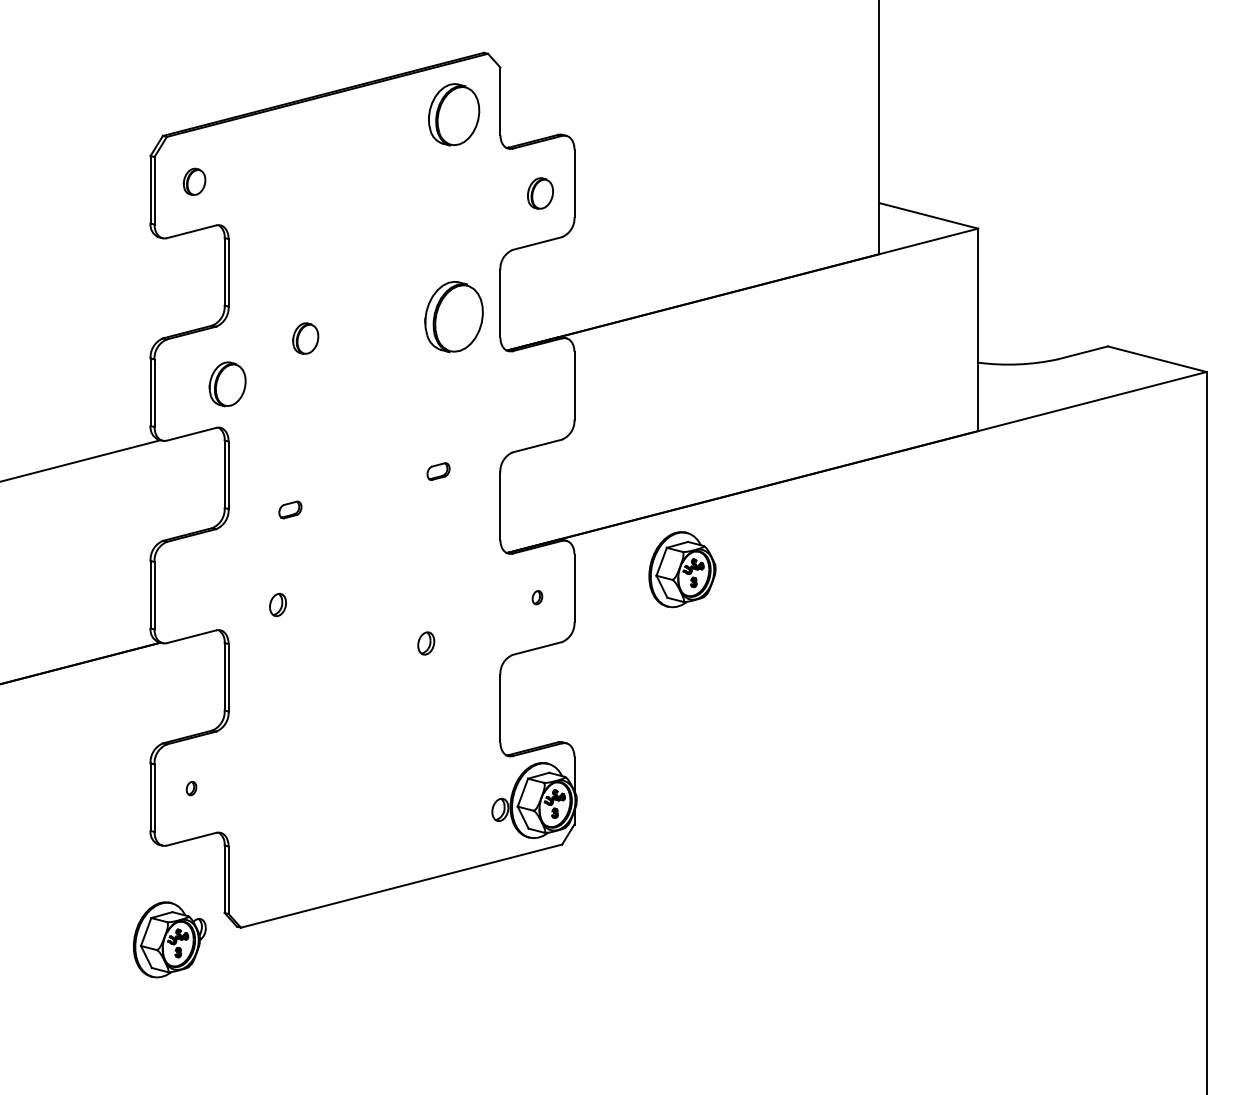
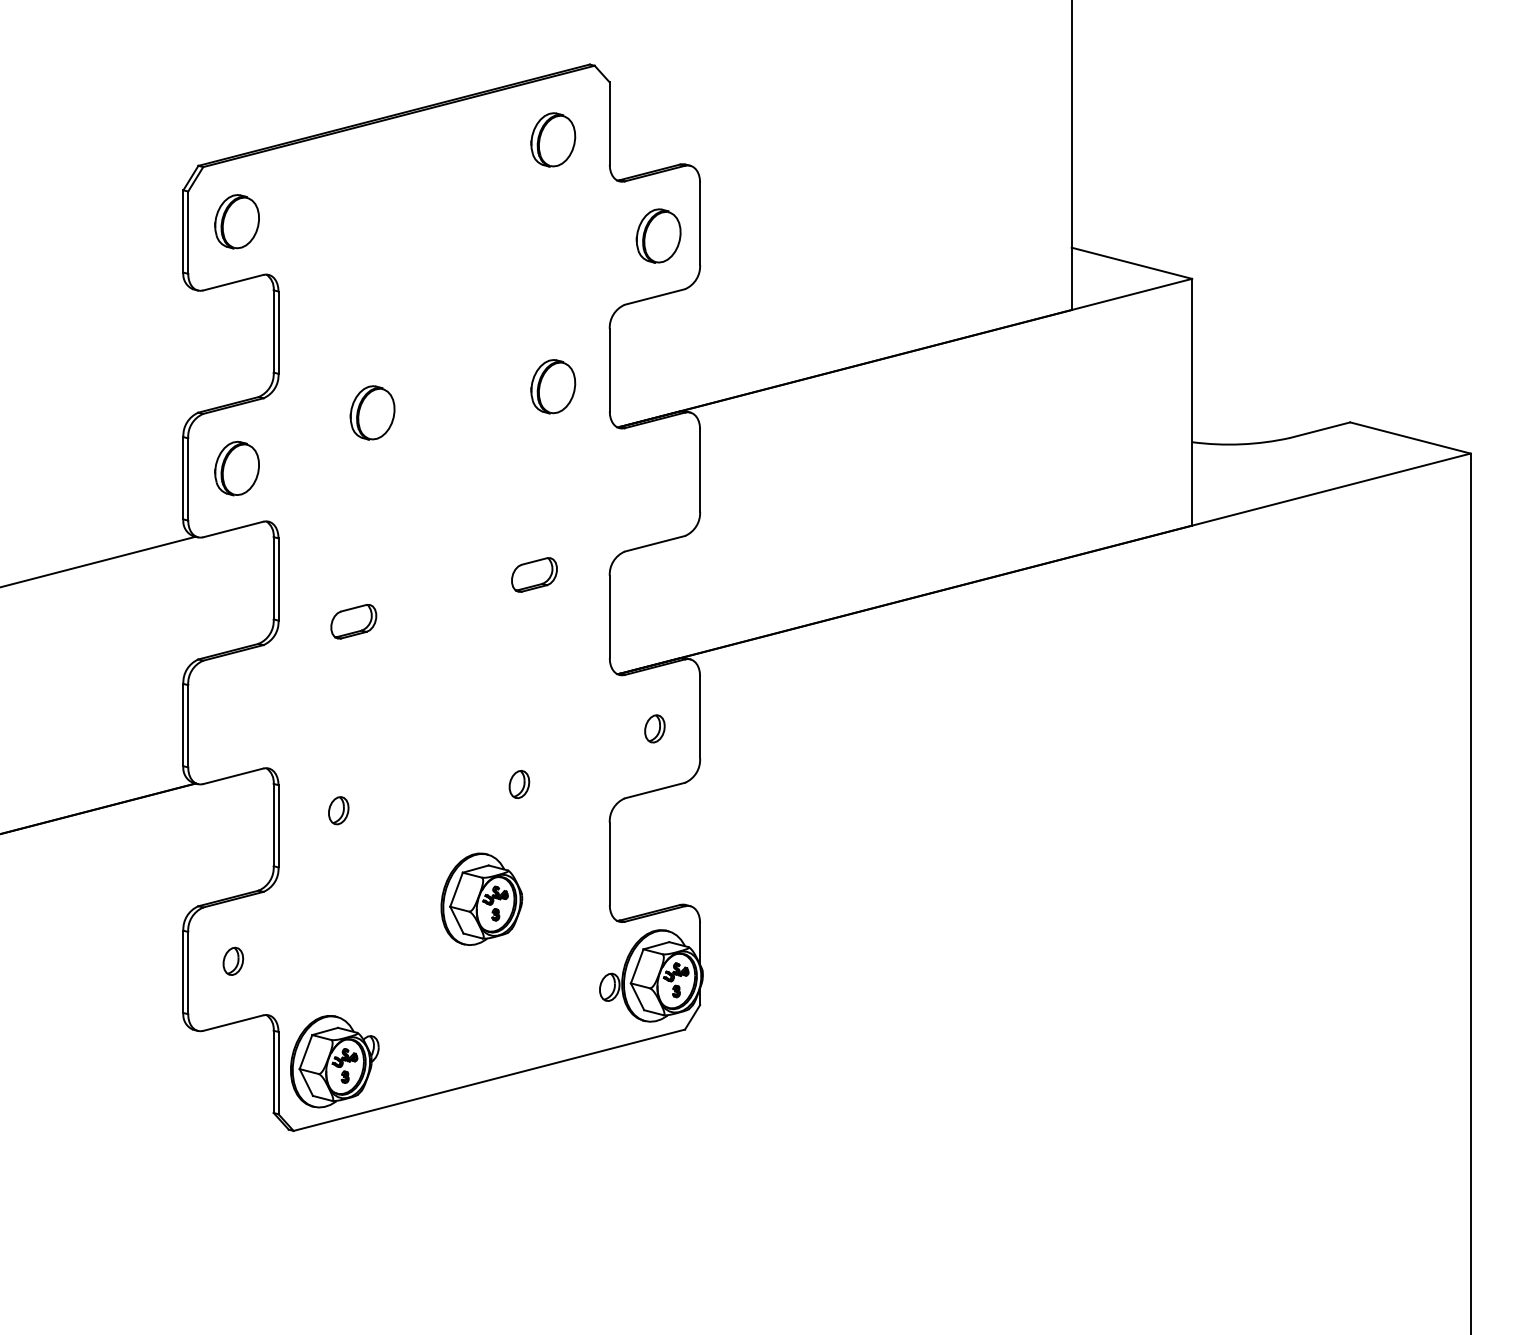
part: (453, 114) -> (552, 139), size x0.71
part: (194, 181) -> (236, 221), size x1.67
part: (540, 193) -> (658, 236), size x1.43
part: (453, 317) -> (552, 387), size x0.62
part: (305, 338) -> (372, 412), size x1.43
part: (227, 384) -> (236, 468), moved
part: (438, 471) -> (534, 574), size x1.67
part: (290, 509) -> (353, 621), size x1.67
part: (682, 569) -> (481, 899), moved
part: (537, 597) -> (655, 728), size x1.67
part: (277, 604) -> (338, 810), moved
part: (191, 788) -> (233, 961), size x1.67
part: (169, 939) -> (334, 1061), moved

